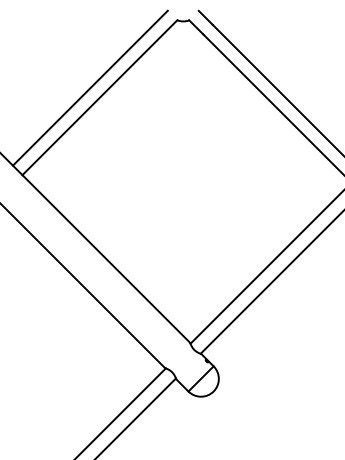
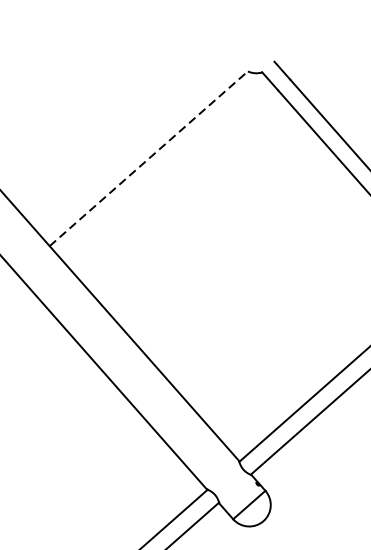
line: (89, 87) -> (137, 145), removed
line: (99, 97) -> (148, 158), solid -> dashed

